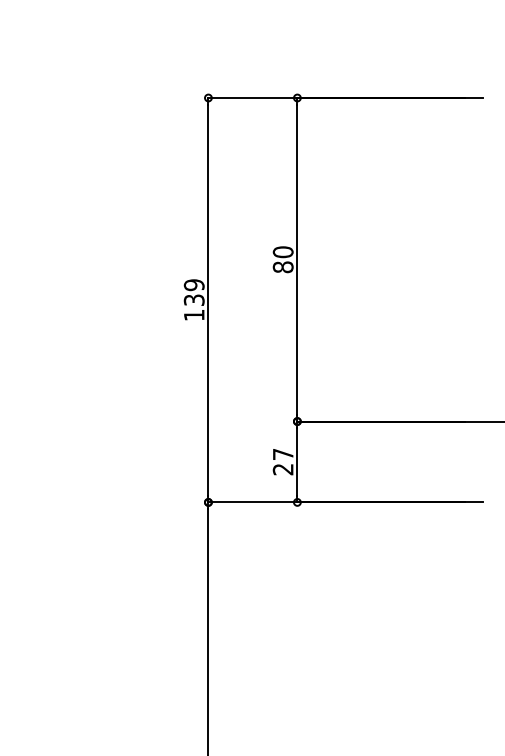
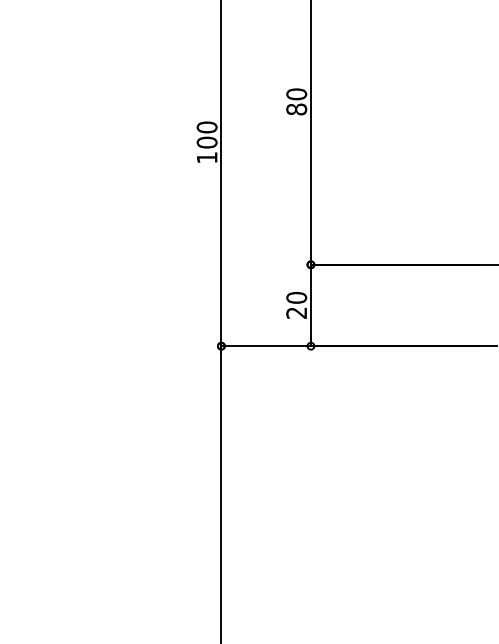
text: (193, 292) -> (206, 134), 139 -> 100
text: (282, 454) -> (295, 297), 27 -> 20

